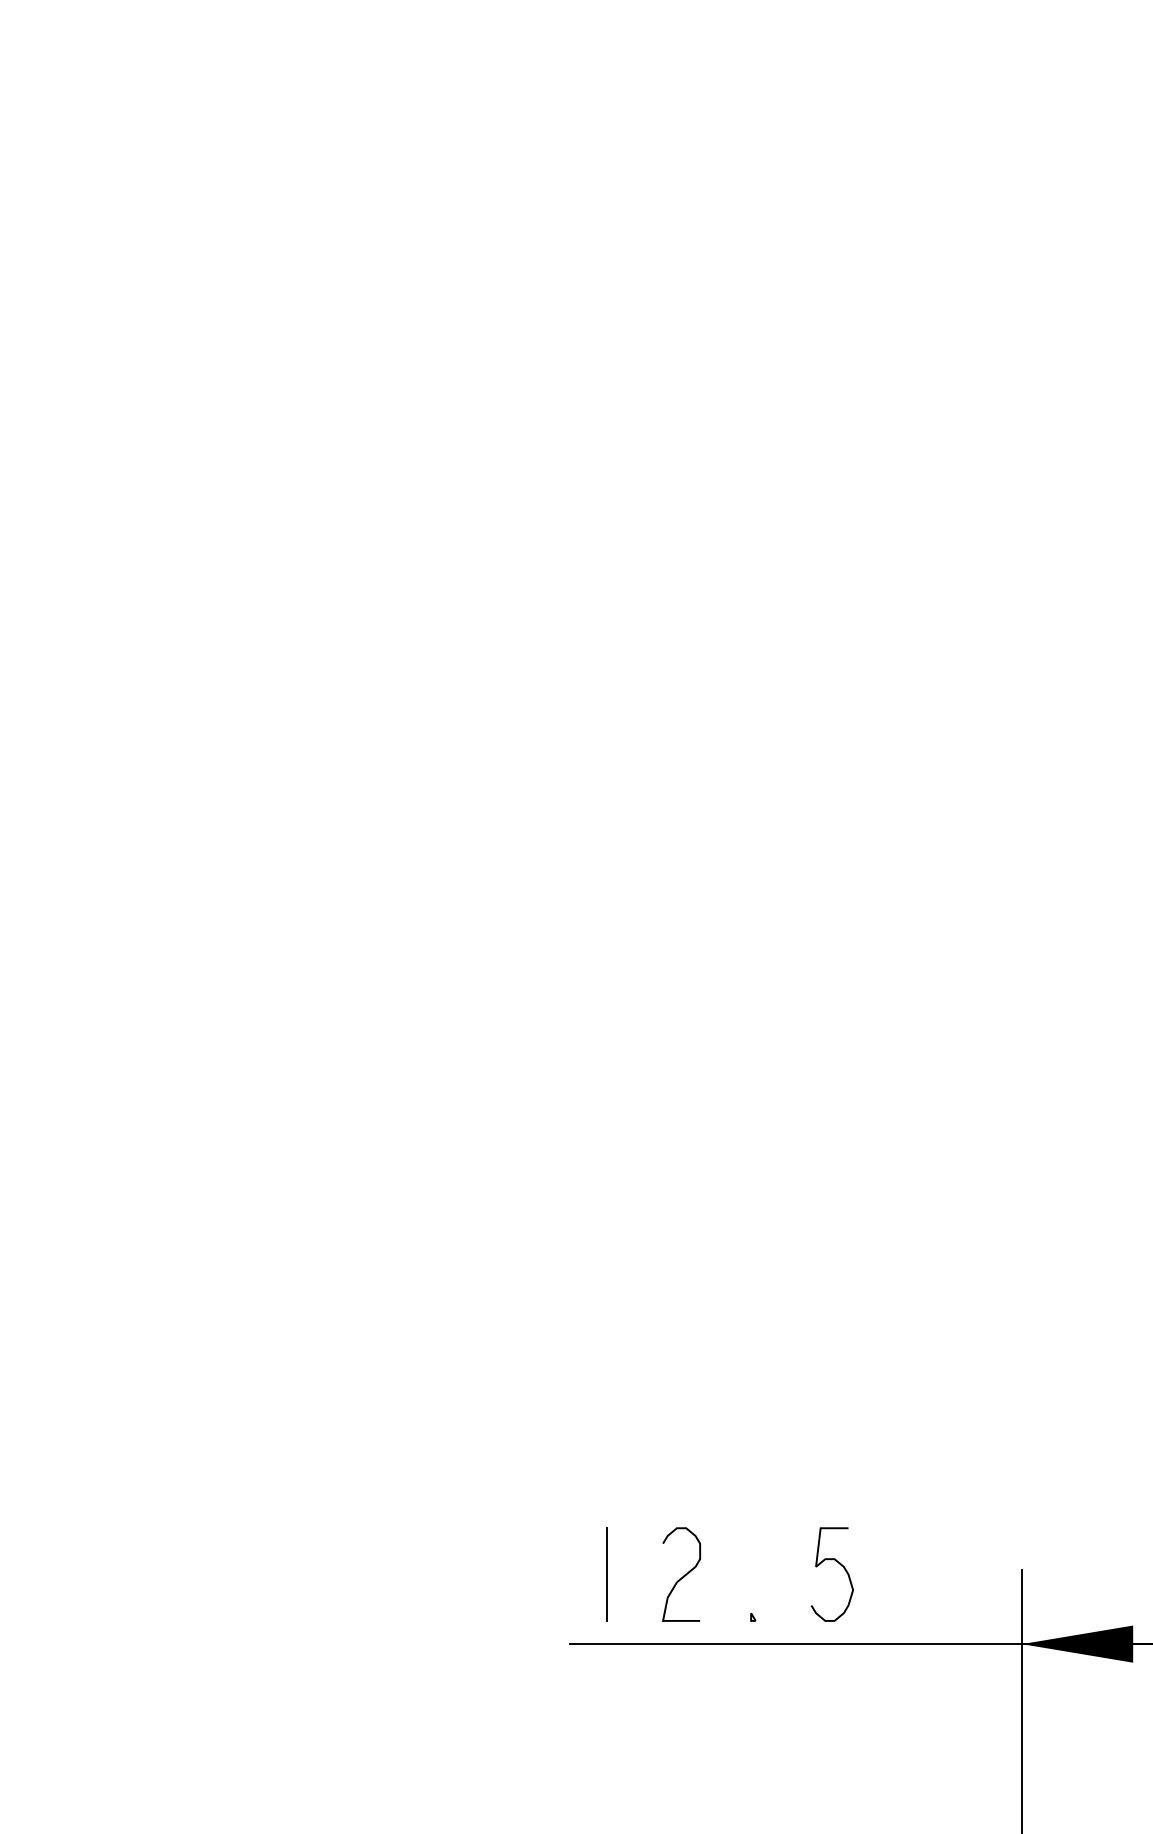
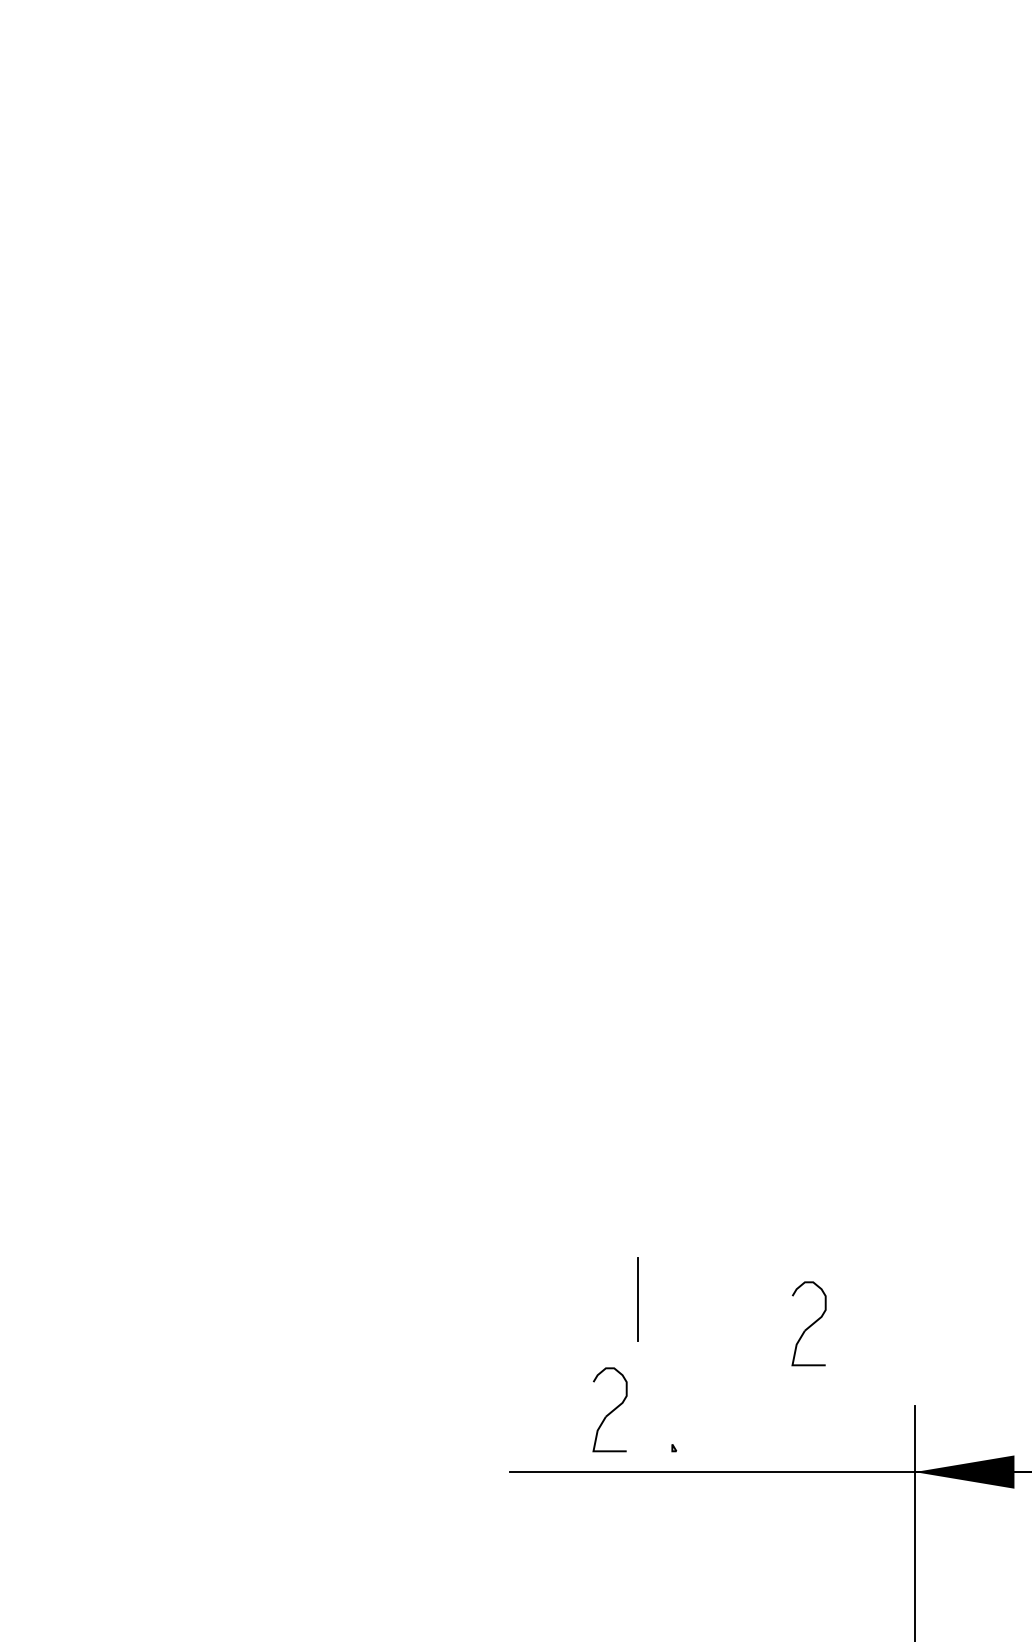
part: (903, 1478) -> (808, 1323), added
curve: (838, 1564) -> (750, 1400), removed
line: (607, 1574) -> (637, 1299), moved

